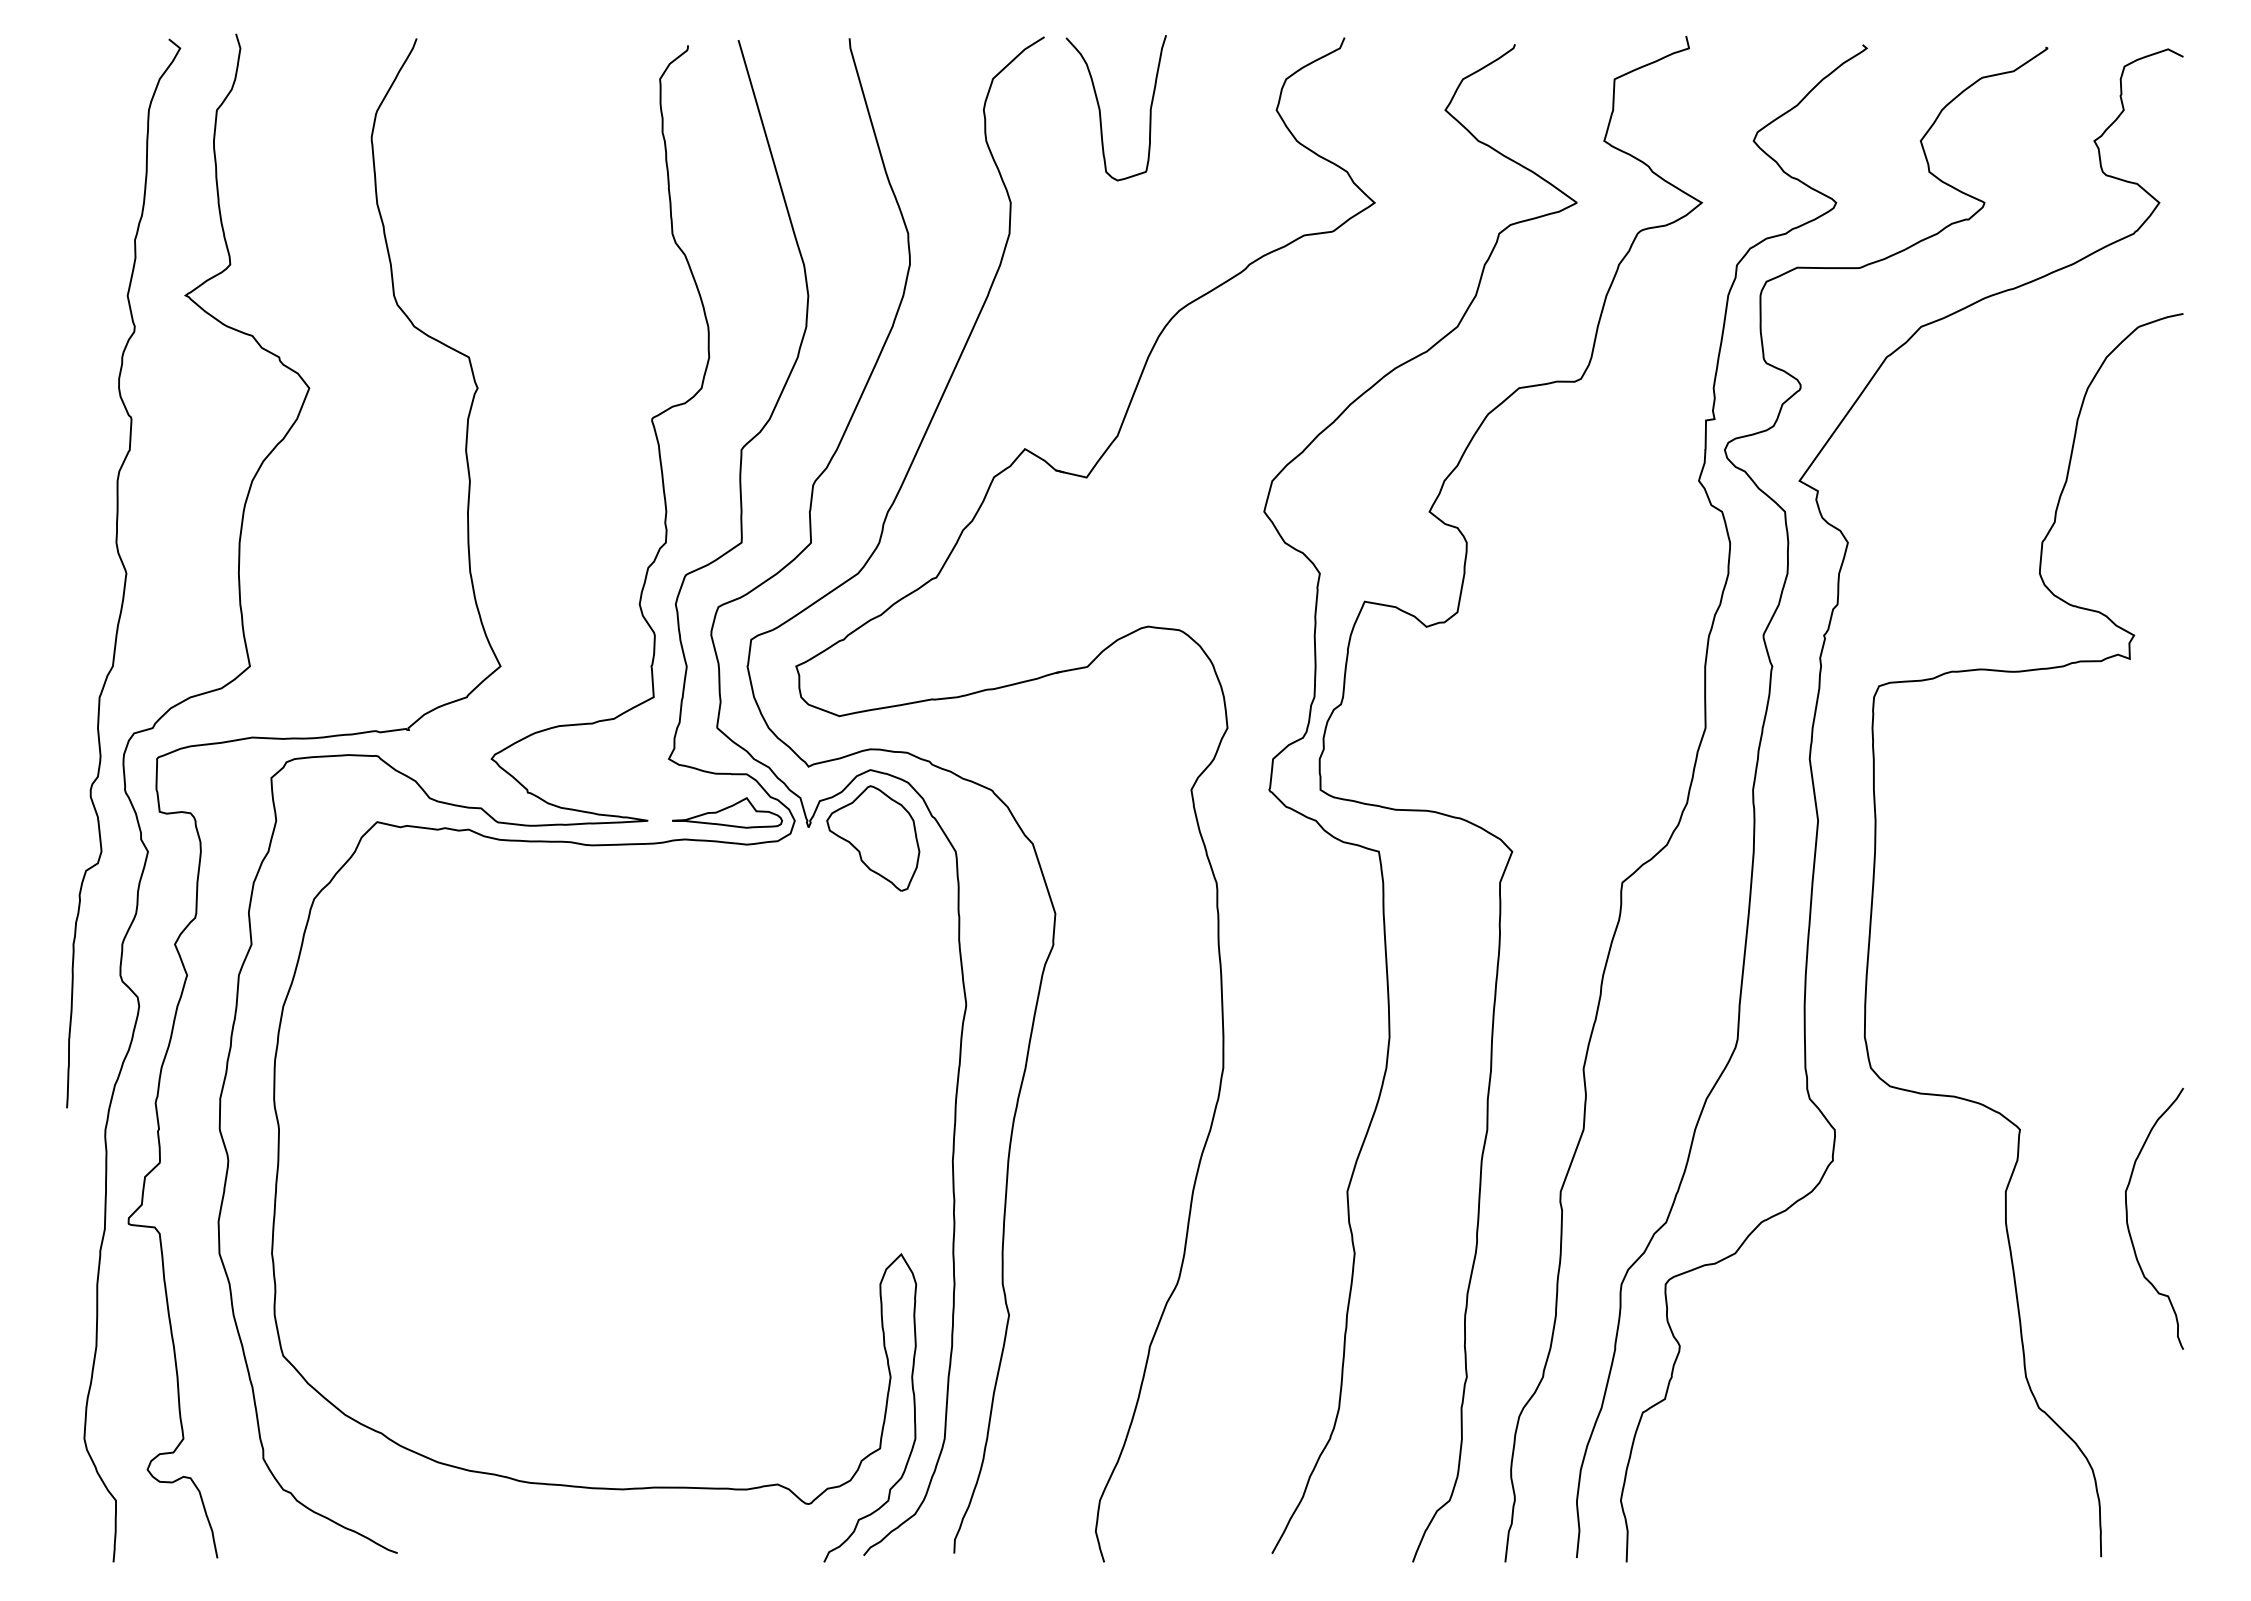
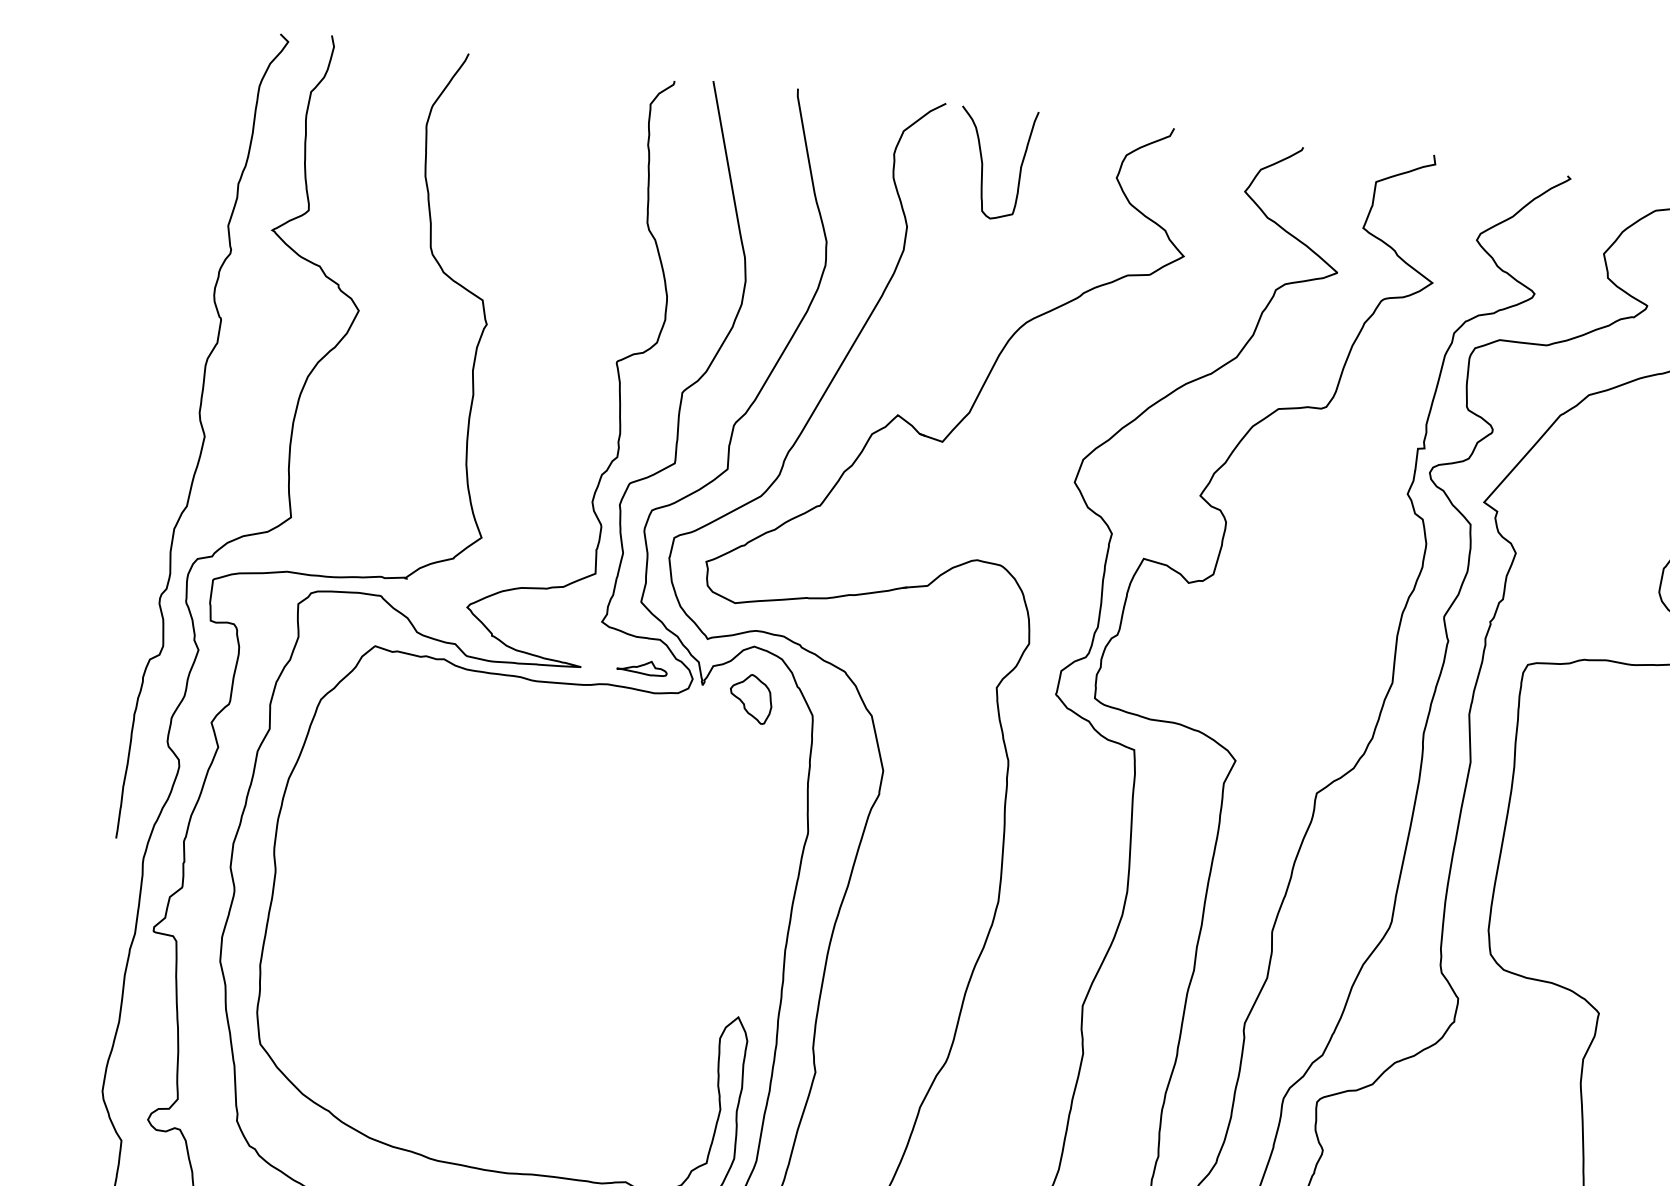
part: (727, 812) -> (642, 667), size x0.6
part: (873, 838) -> (751, 698), size x0.6

